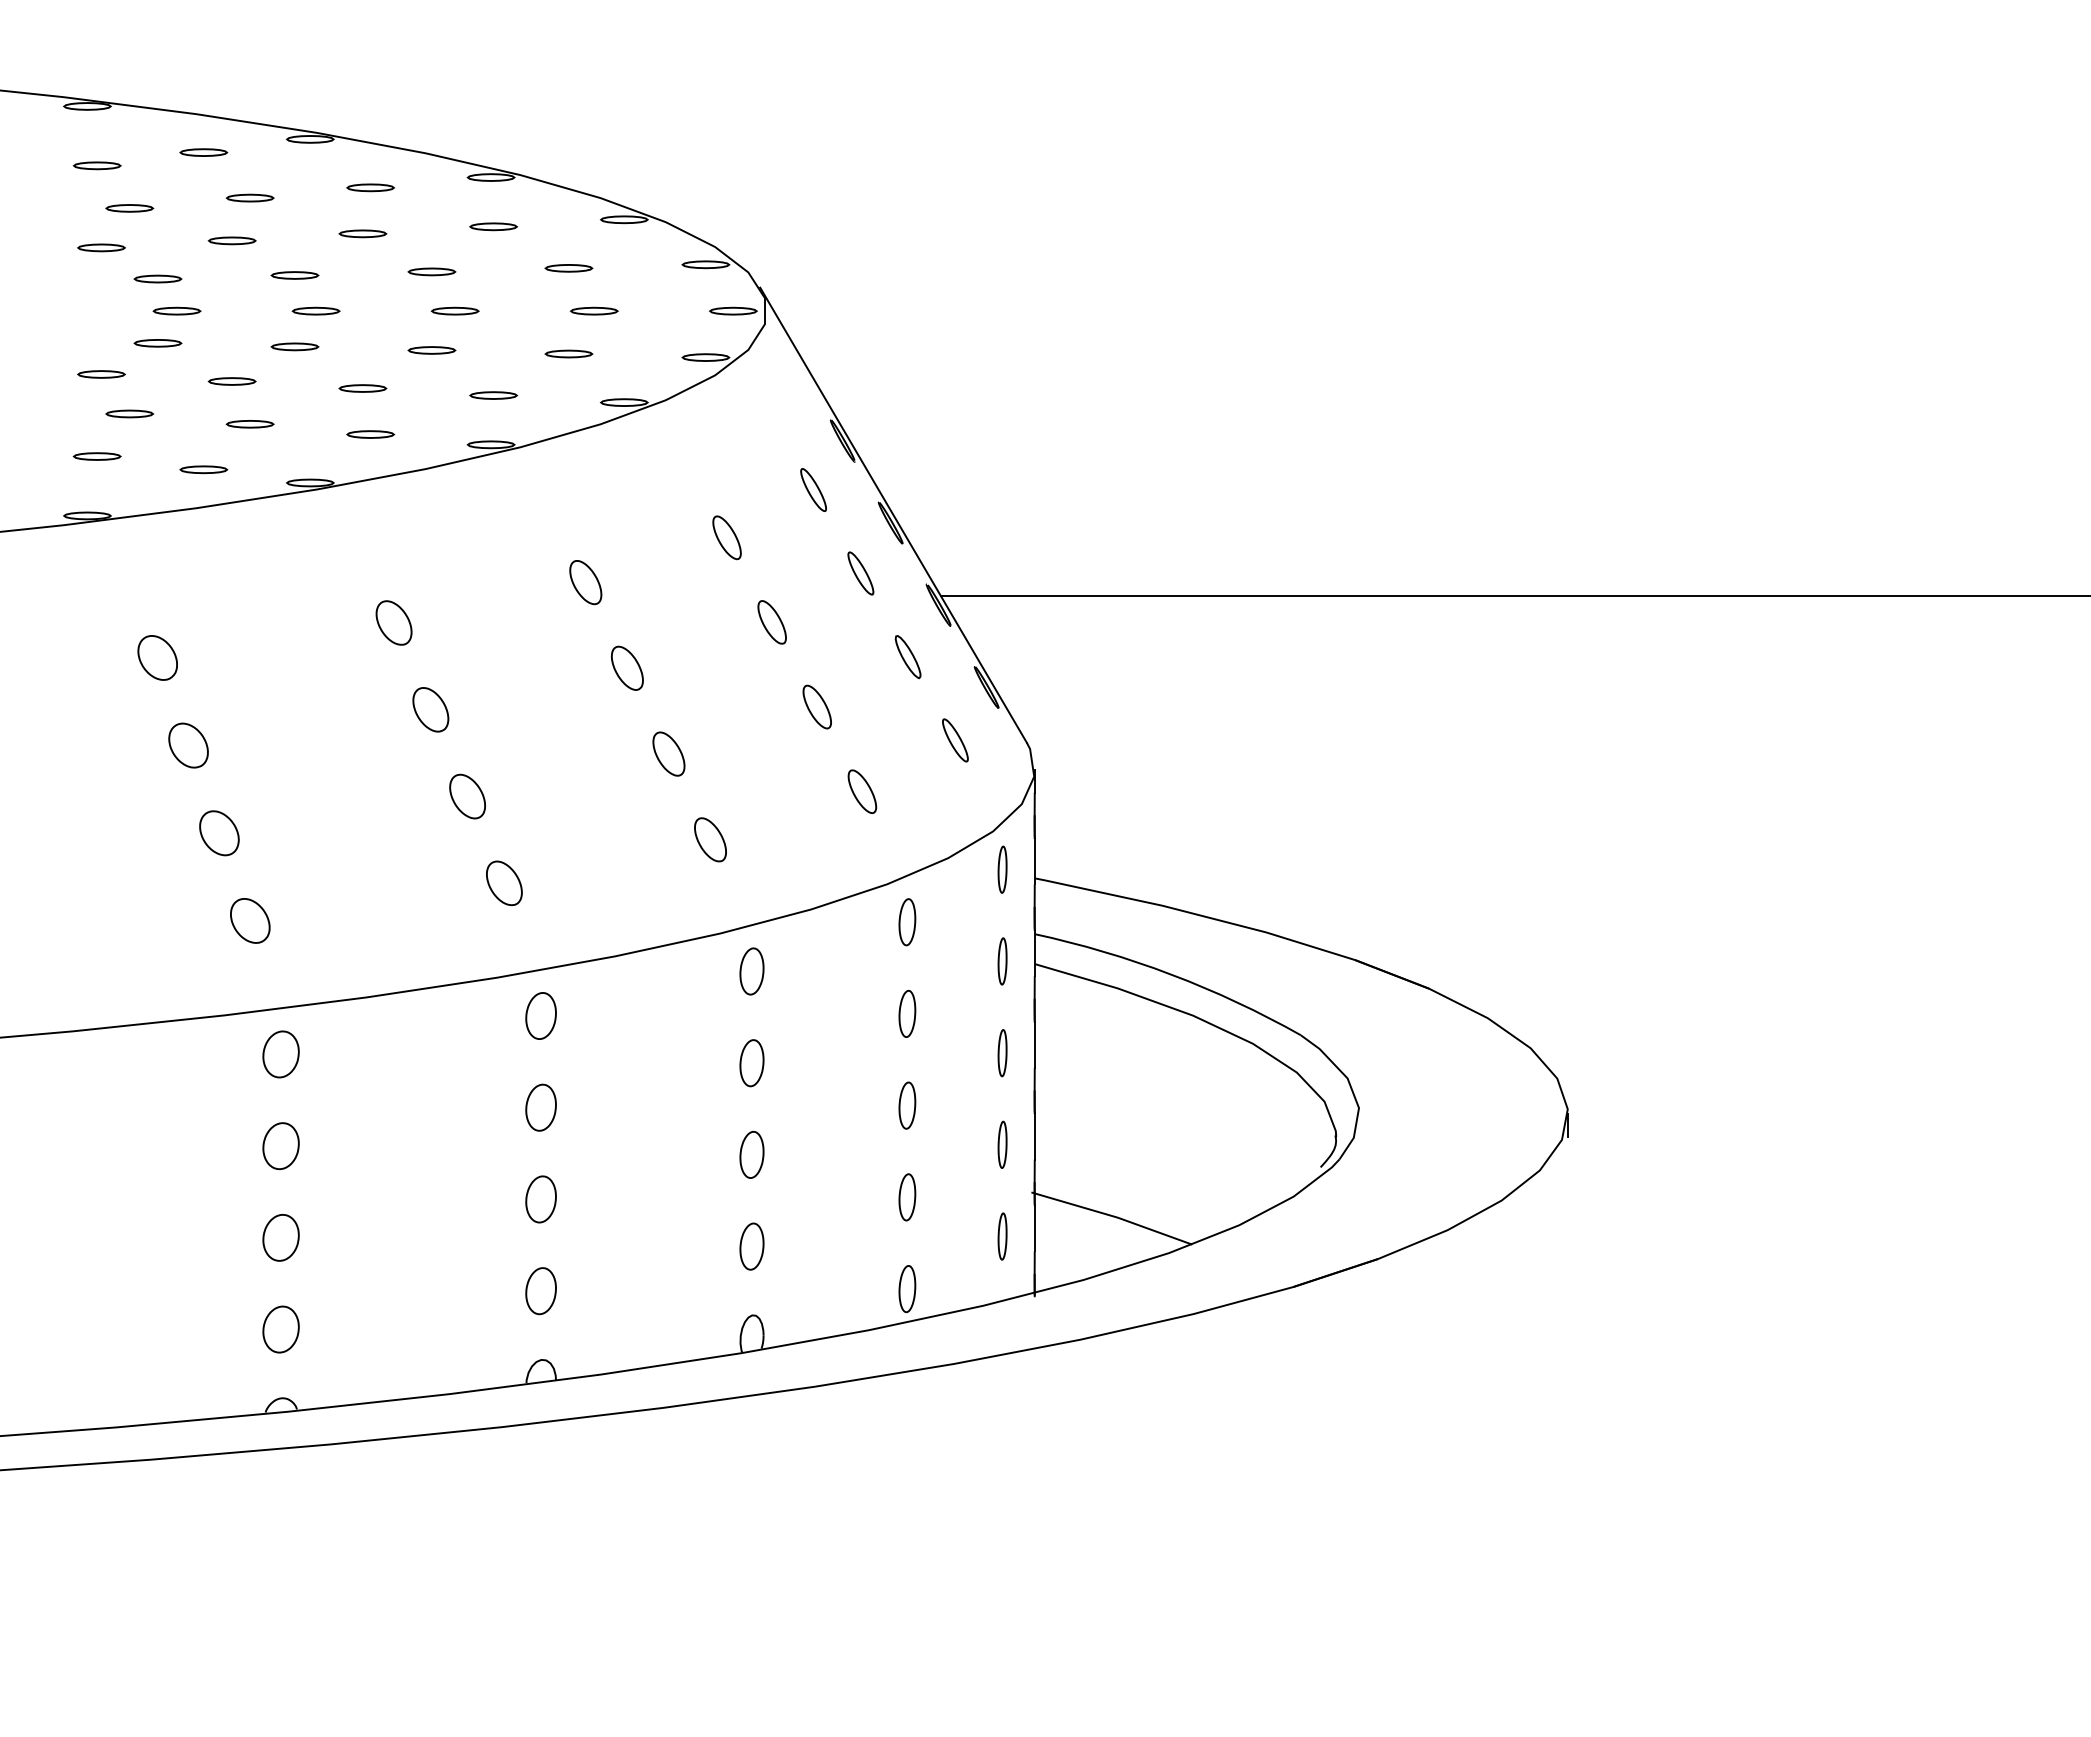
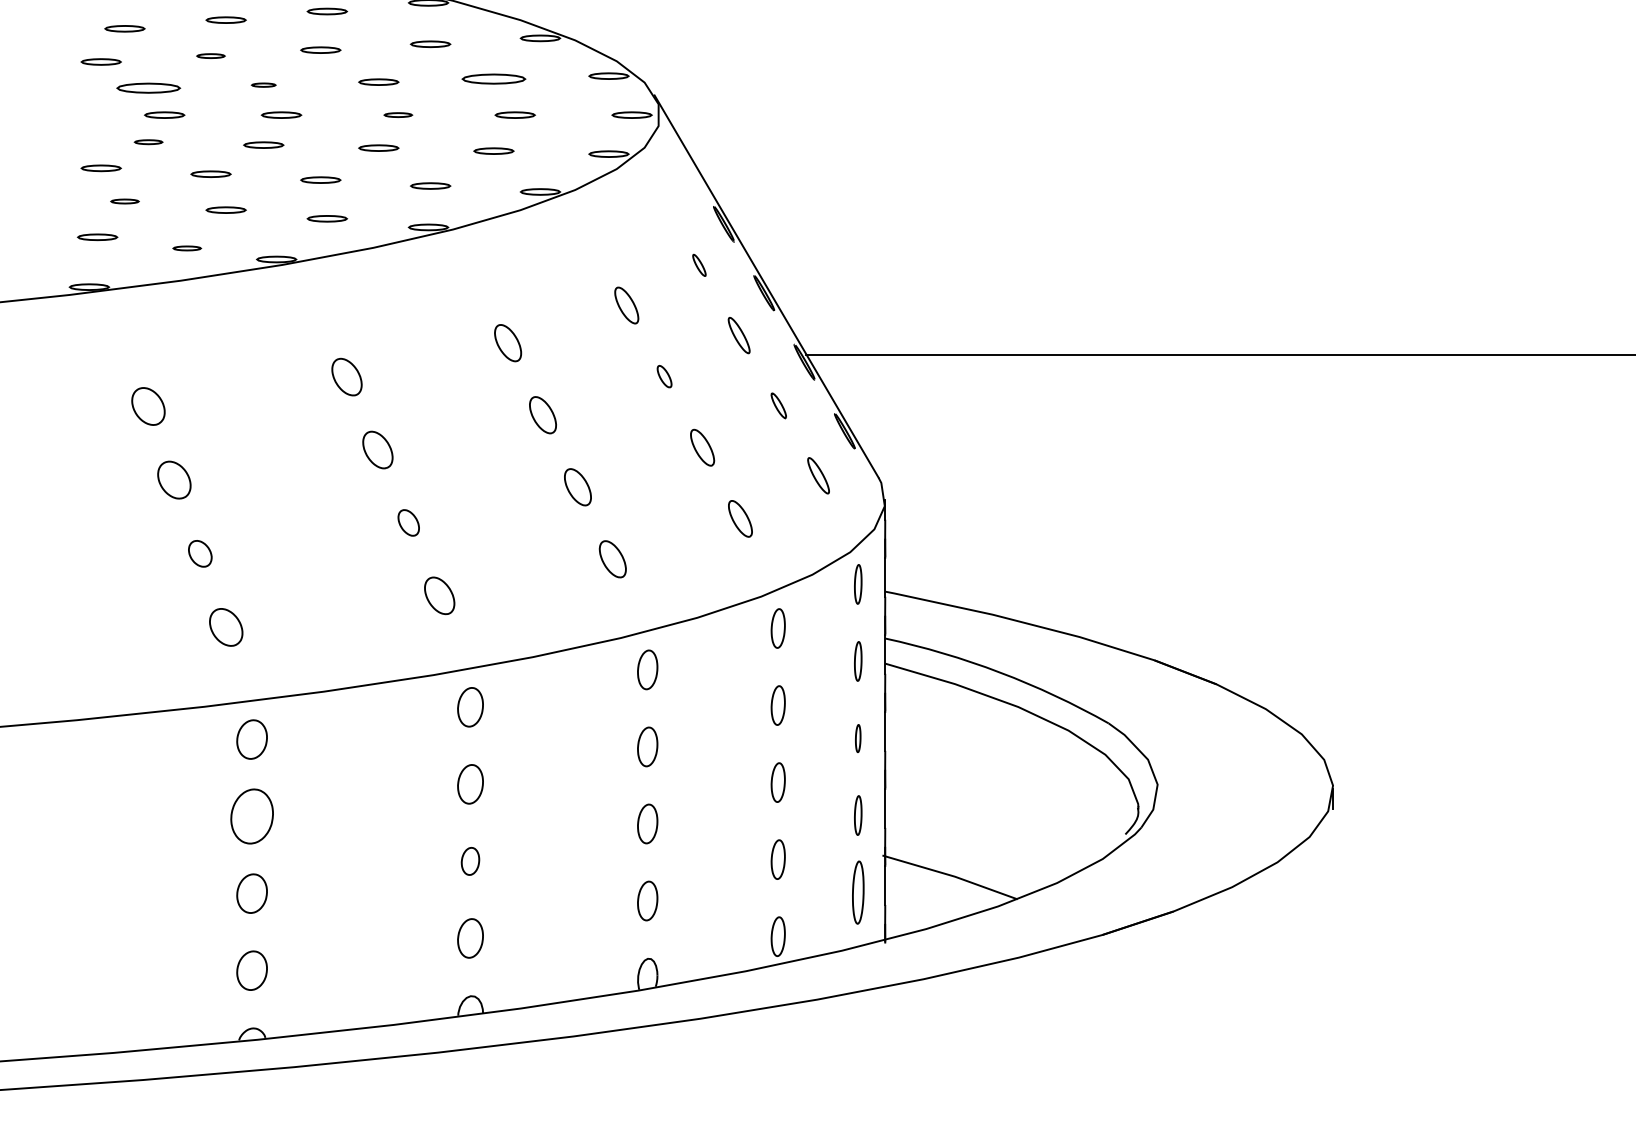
part: (231, 240) -> (210, 55), size x0.7
part: (568, 268) -> (493, 79), size x1.6
part: (294, 275) -> (263, 85), size x0.6
part: (157, 278) -> (148, 87), size x1.6
part: (454, 310) -> (397, 114), size x0.7
part: (157, 343) -> (148, 142), size x0.7
part: (129, 413) -> (124, 201), size x0.7
part: (203, 469) -> (186, 248), size x0.7
part: (813, 489) -> (699, 264), size x0.6
part: (771, 622) -> (664, 376), size x0.6
part: (907, 657) -> (778, 406), size x0.7
part: (467, 796) -> (408, 522), size x0.7
part: (219, 833) -> (200, 553), size x0.7
part: (1002, 1053) -> (858, 738), size x0.7
part: (280, 1146) -> (251, 816), size x1.4
part: (540, 1199) -> (470, 861), size x0.7
part: (1002, 1236) -> (858, 892), size x1.6

